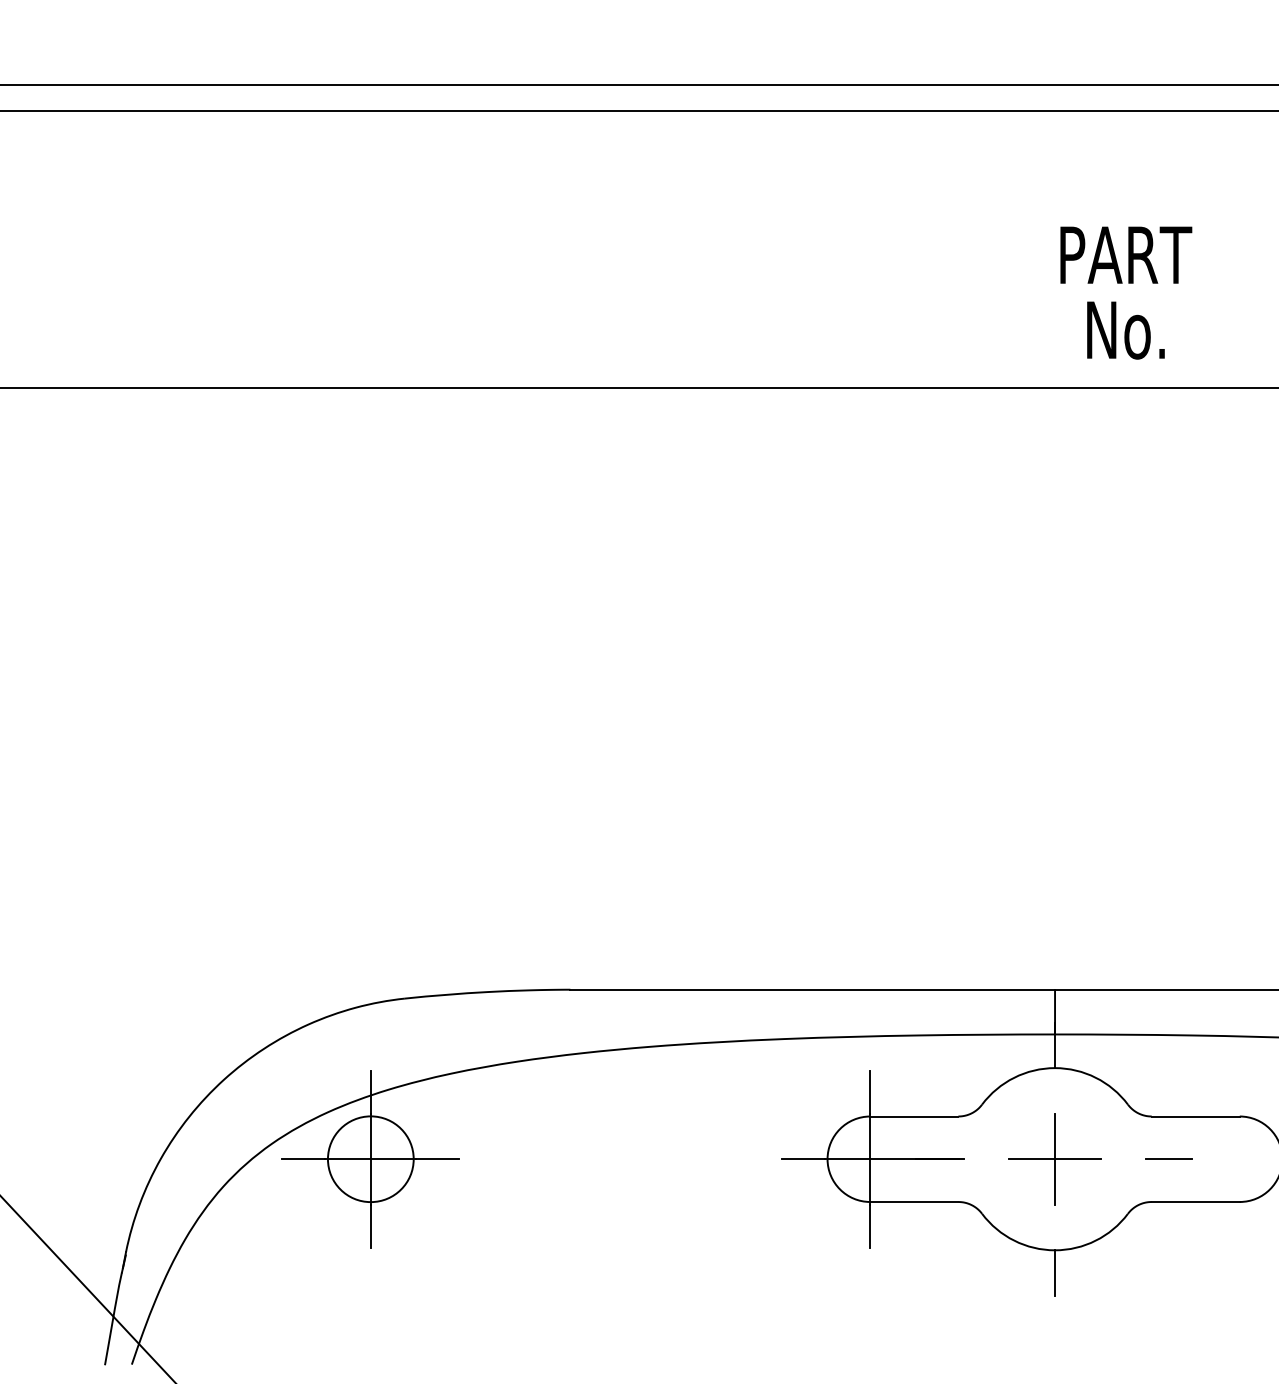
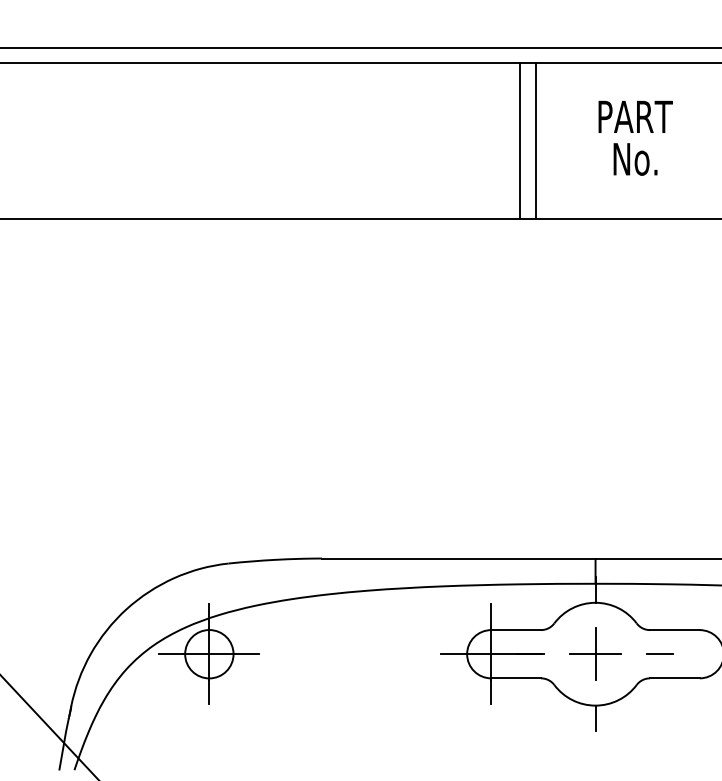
line: (920, 249) -> (519, 140), added
line: (948, 249) -> (535, 140), added
text: (1125, 291) -> (635, 137), moved

